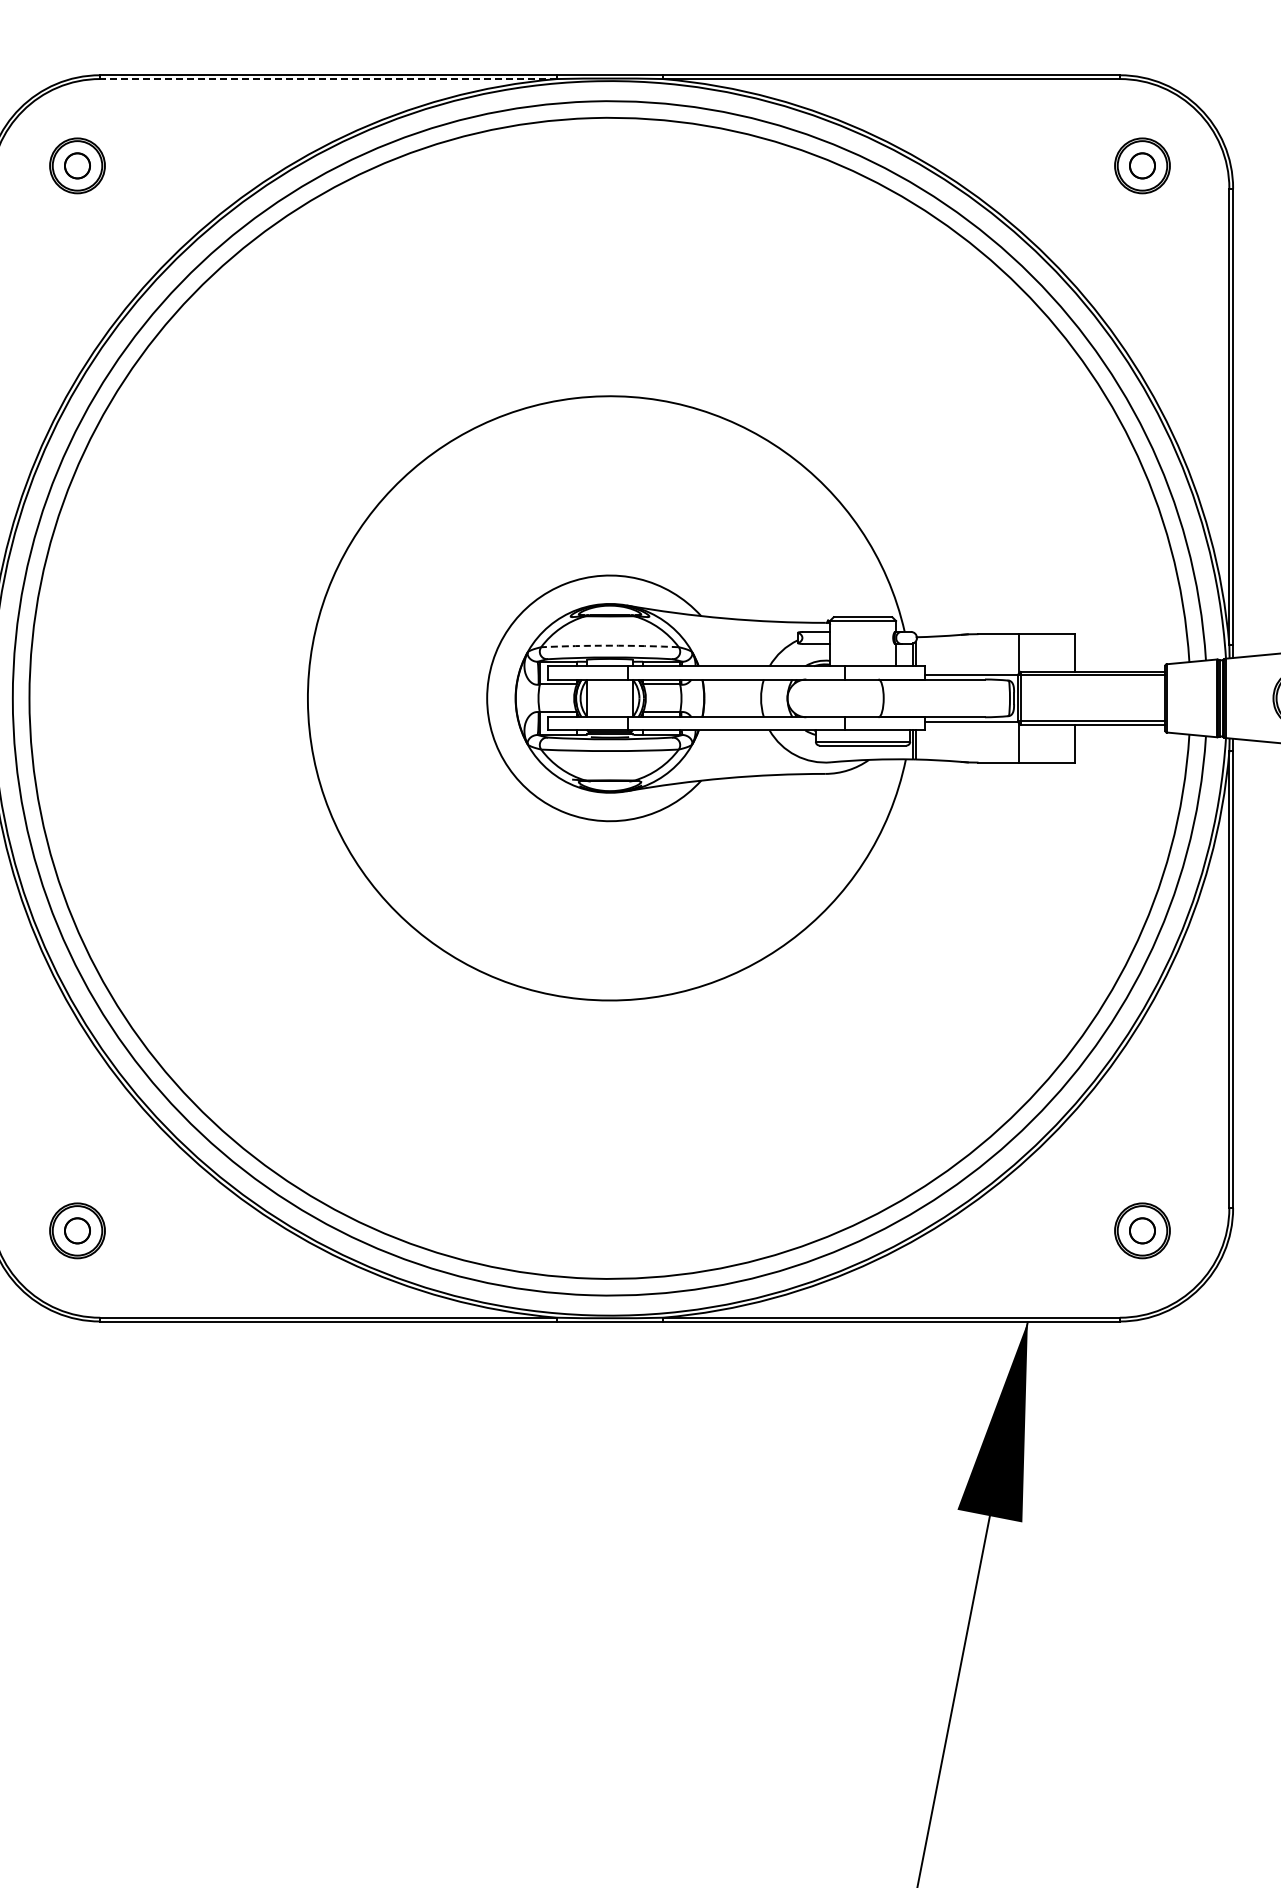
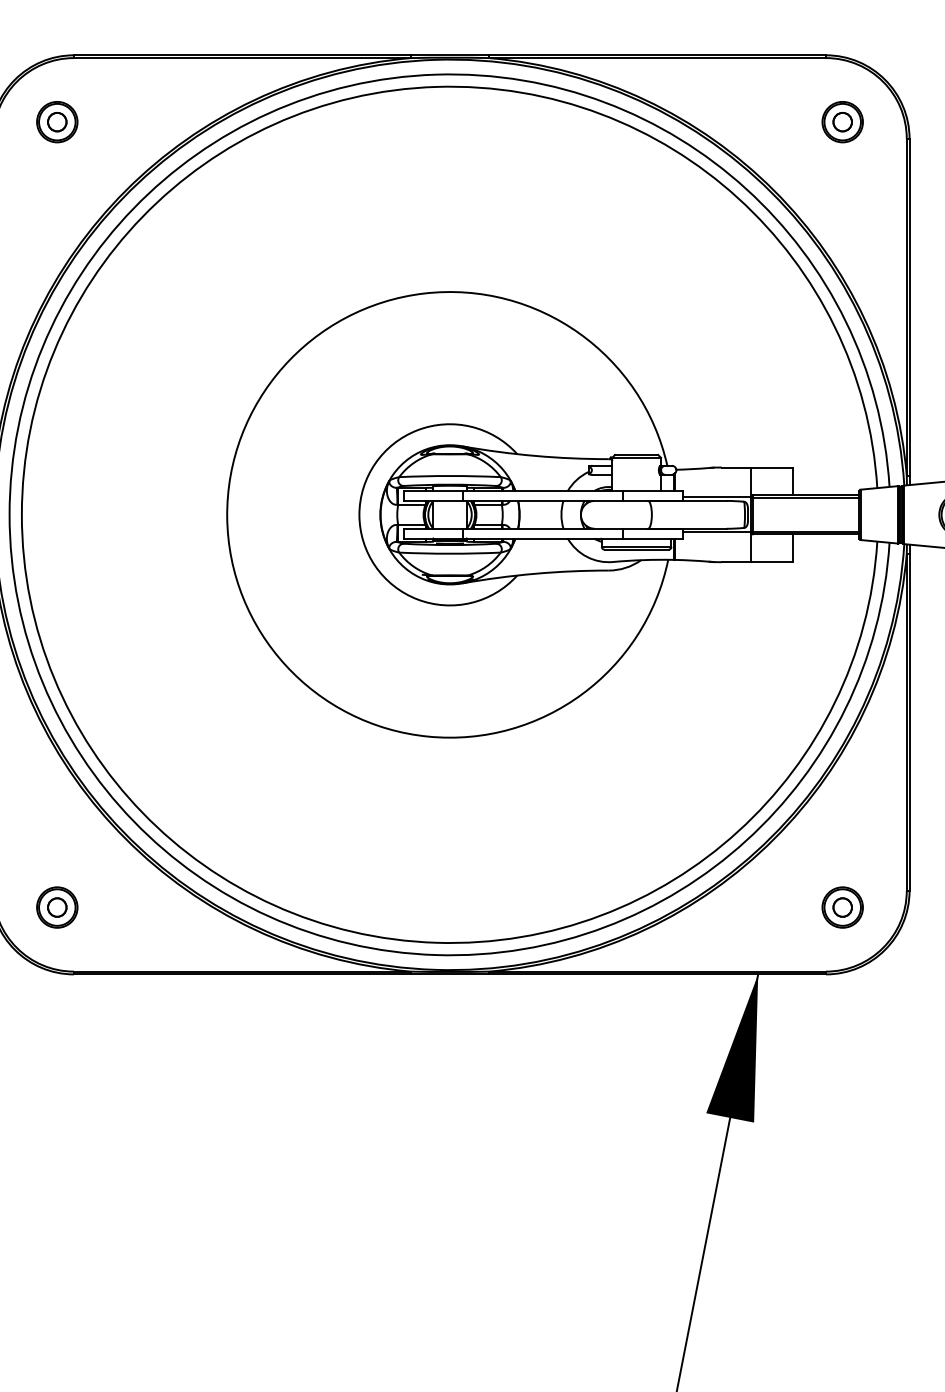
line: (328, 79) -> (242, 58), dashed -> solid
arc: (610, 645) -> (450, 475), dashed -> solid

